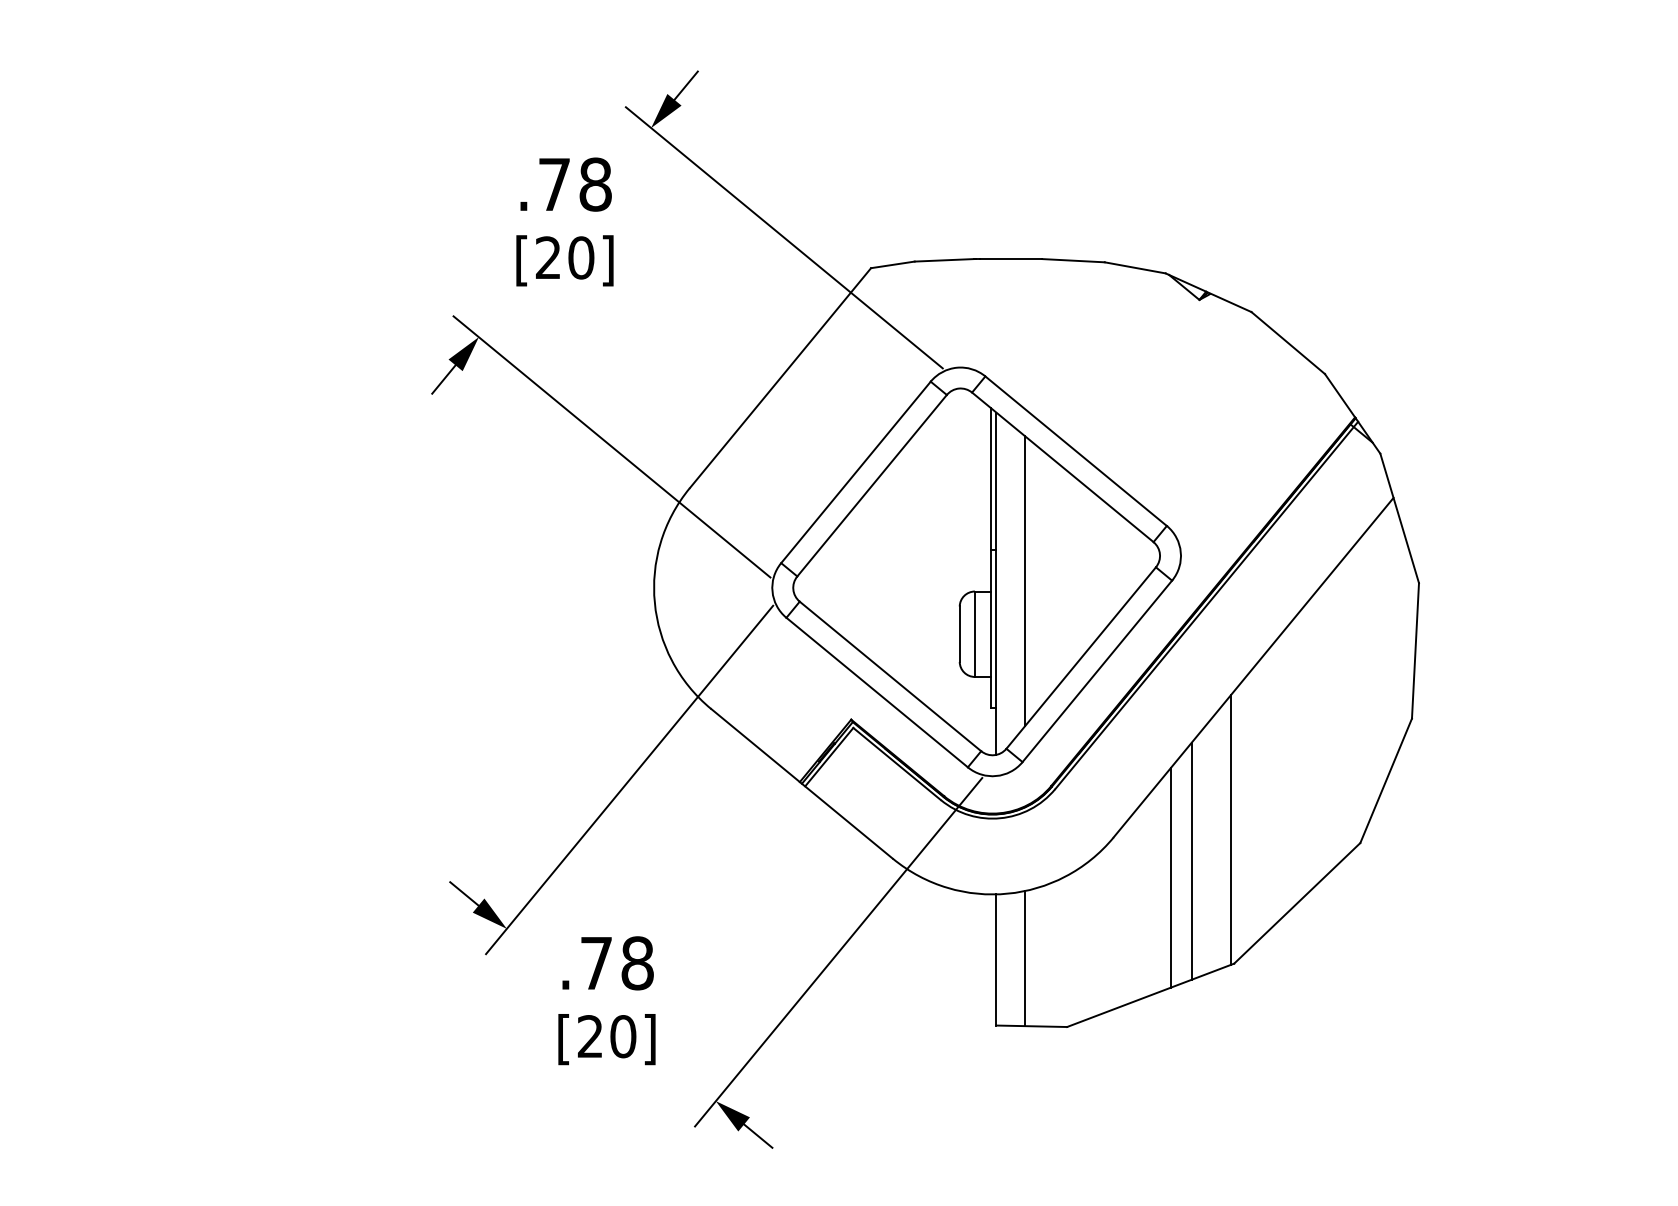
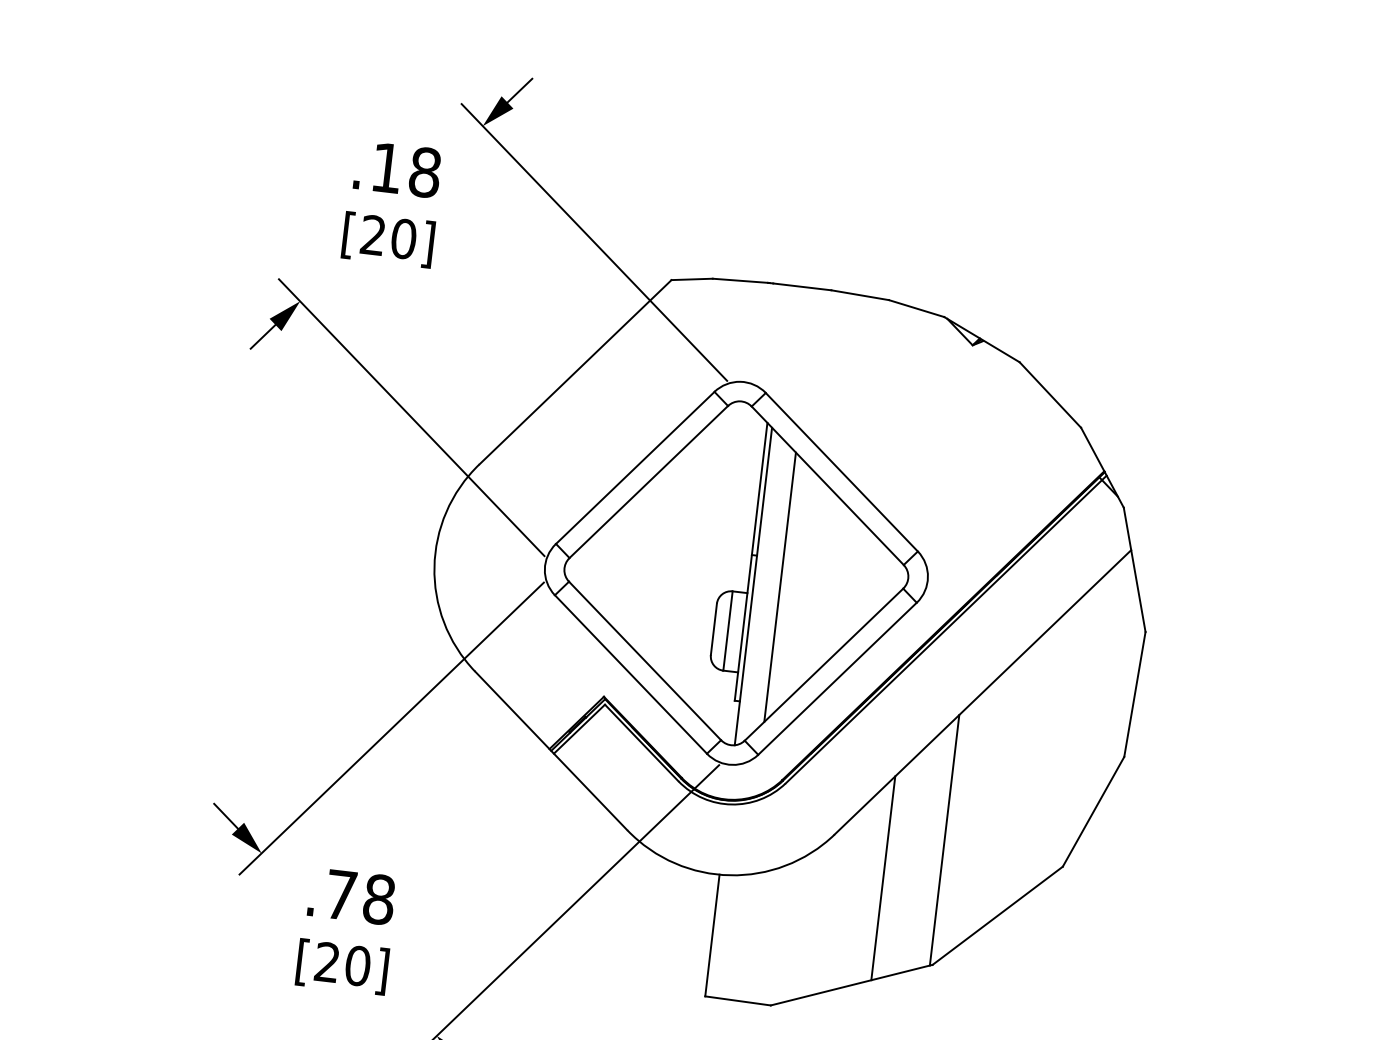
text: (554, 184) -> (386, 167), .78 -> .18
line: (1191, 860) -> (904, 864), removed
line: (1024, 958) -> (738, 937), removed

